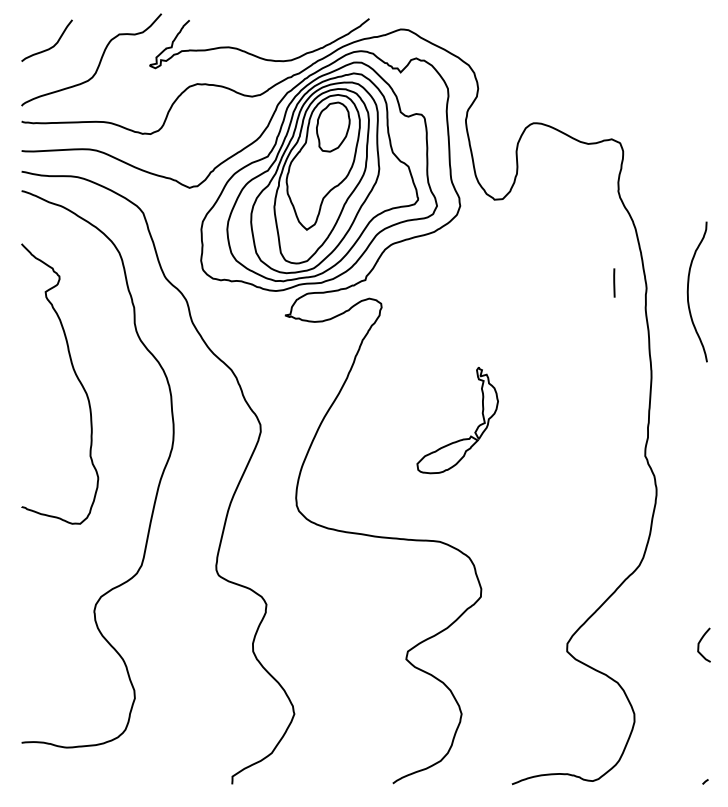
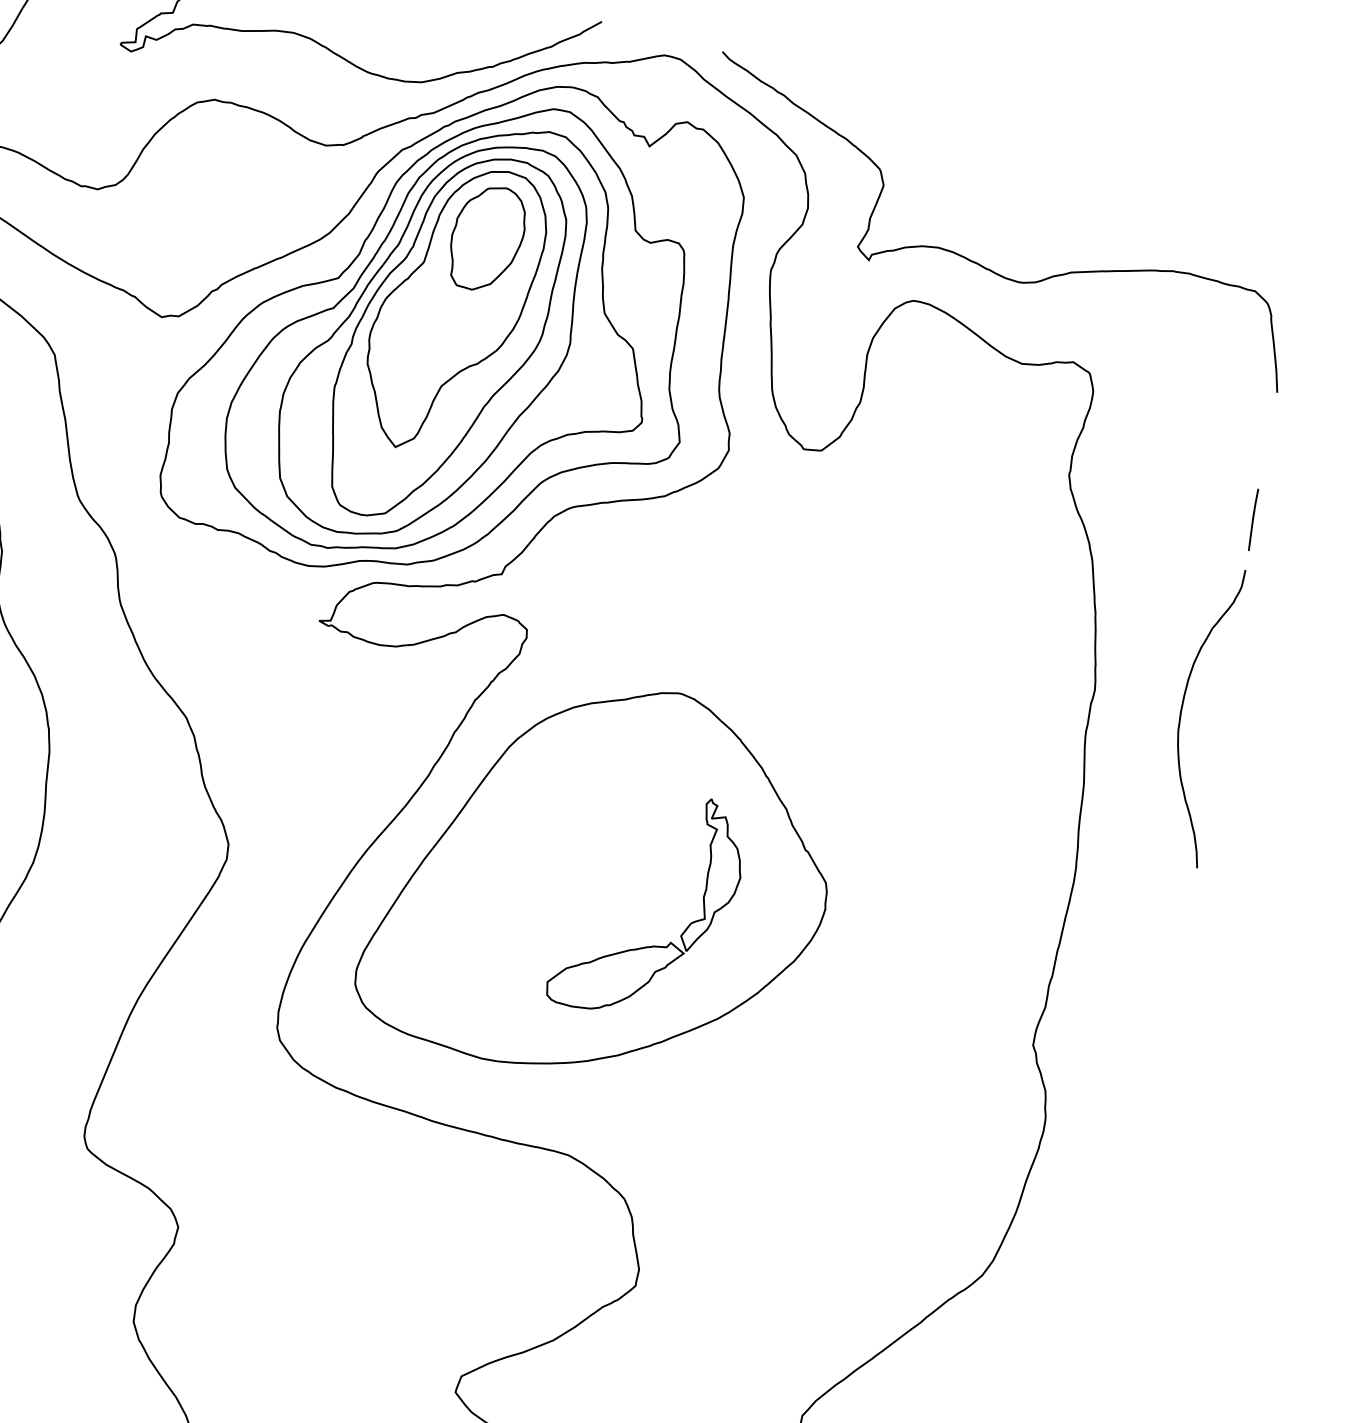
curve: (561, 100) -> (980, 262), added
line: (614, 282) -> (1253, 518), moved
part: (433, 412) -> (599, 878), added

